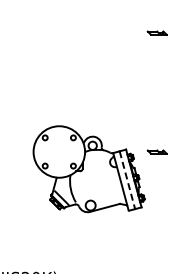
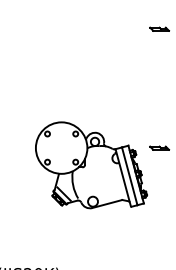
line: (127, 180) -> (129, 176), dashed -> solid

